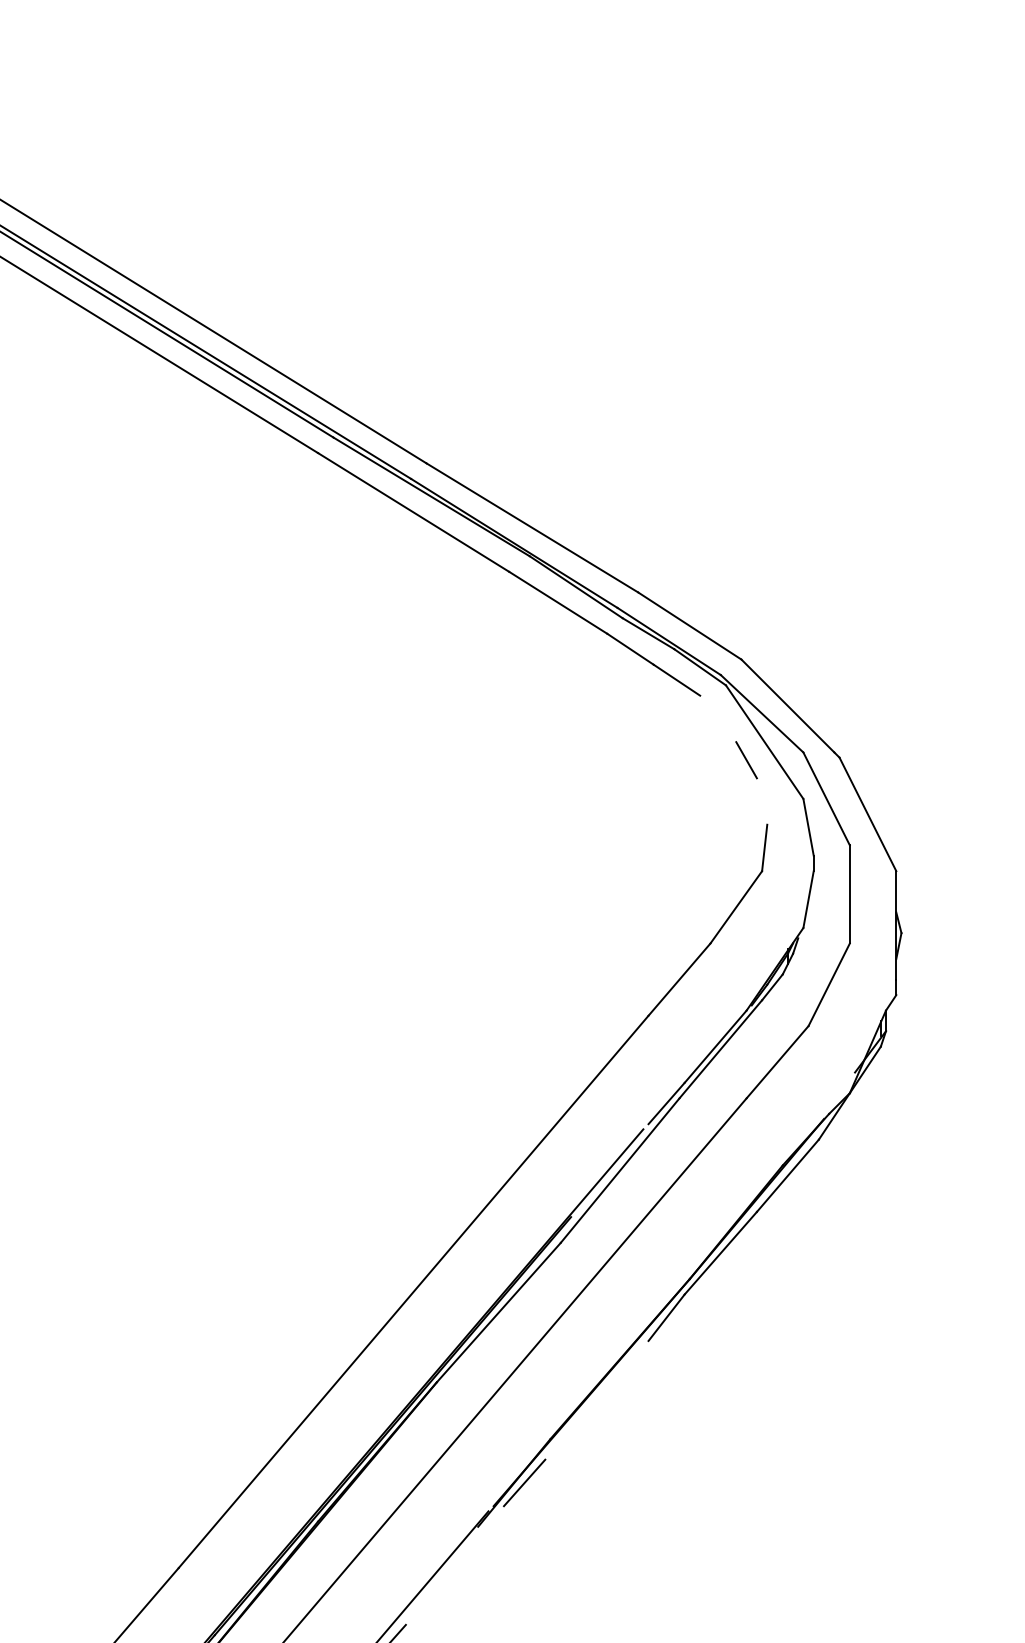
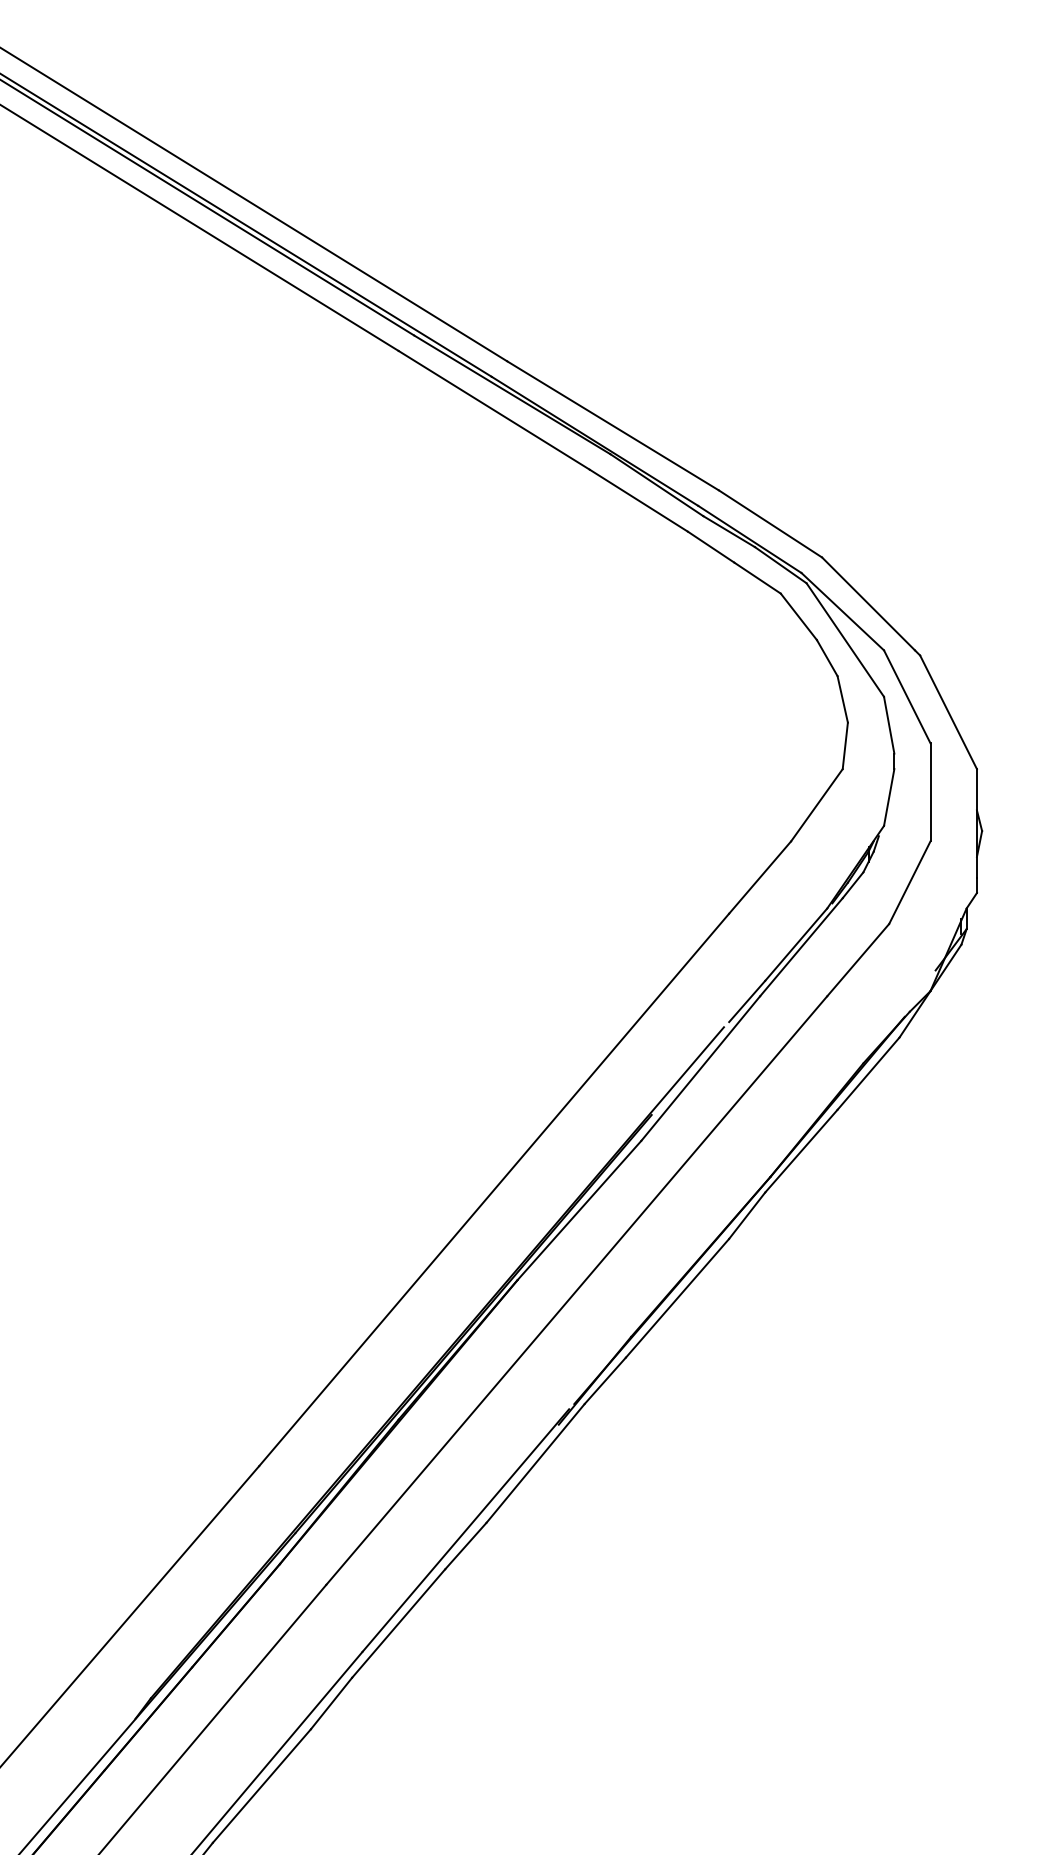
line: (717, 718) -> (798, 616), added
line: (761, 801) -> (842, 699), added
line: (596, 1399) -> (677, 1297), added
line: (454, 1565) -> (535, 1463), added

